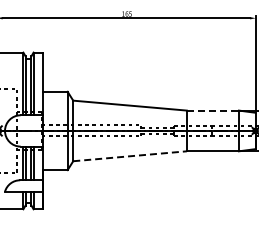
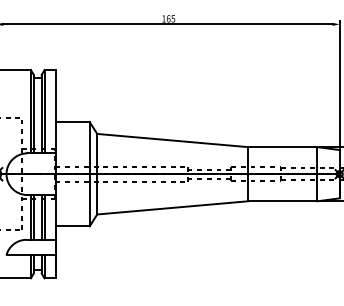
line: (213, 110) -> (283, 147), dashed -> solid
line: (130, 156) -> (173, 208), dashed -> solid

